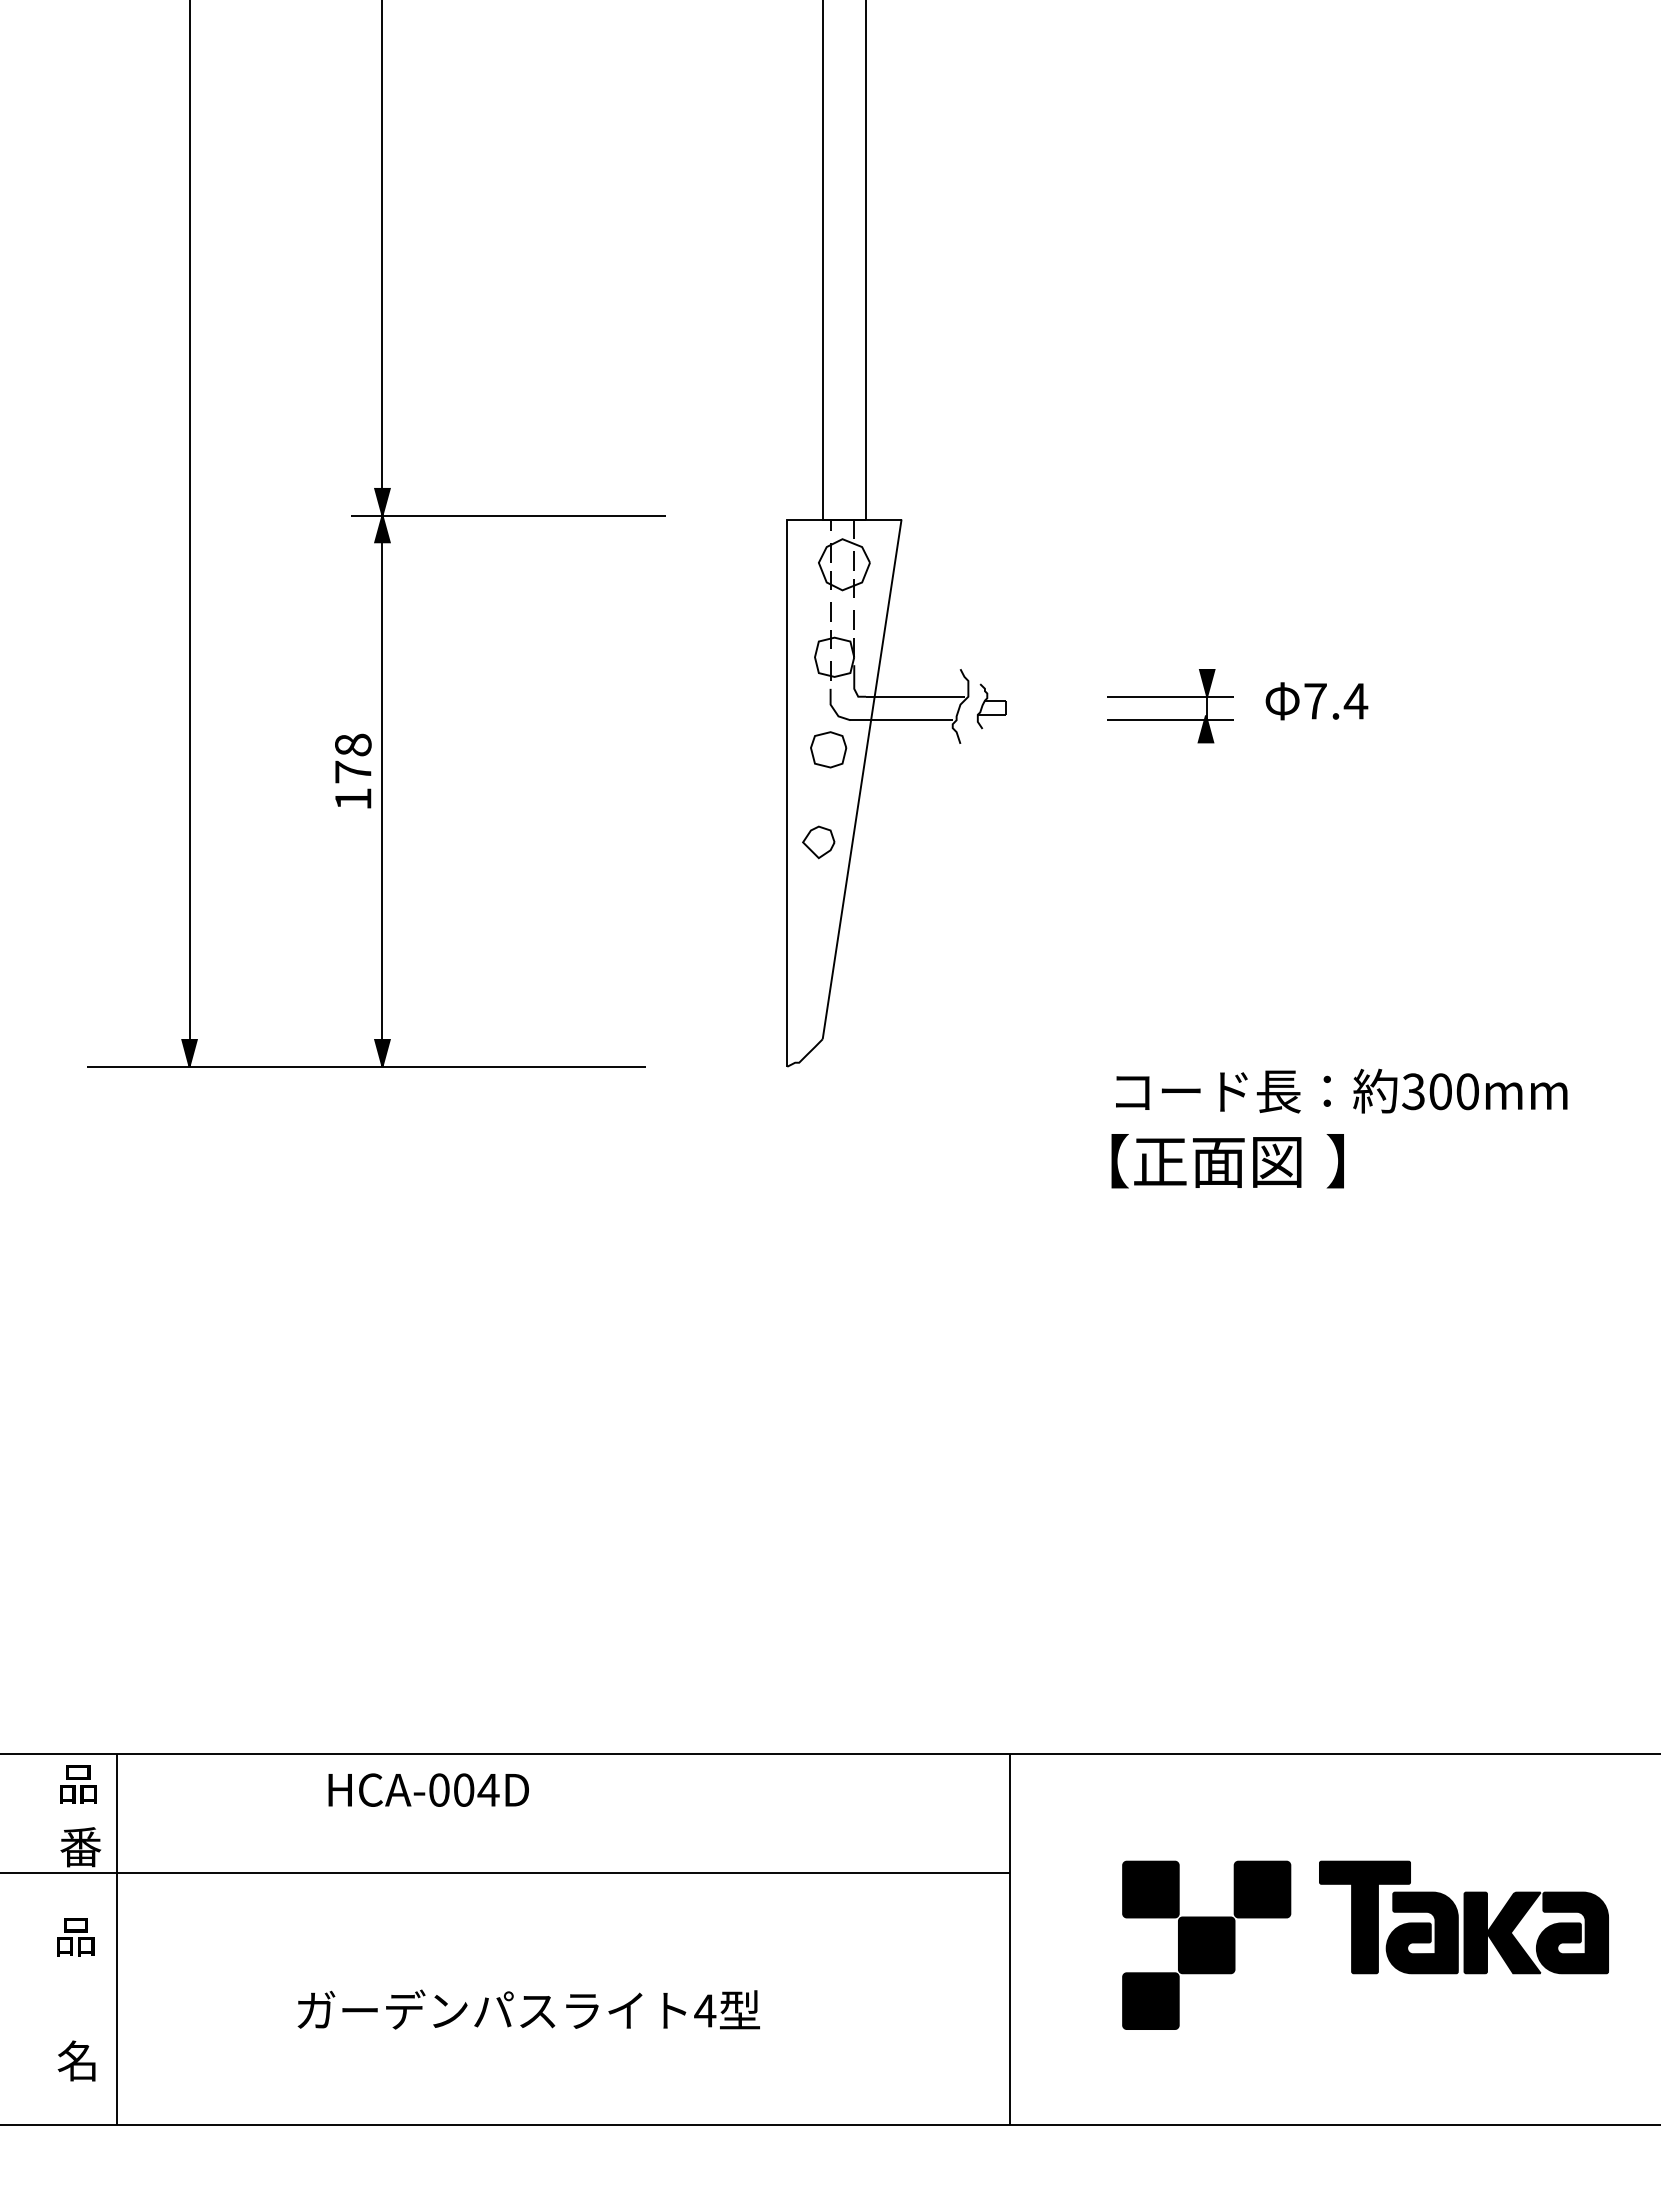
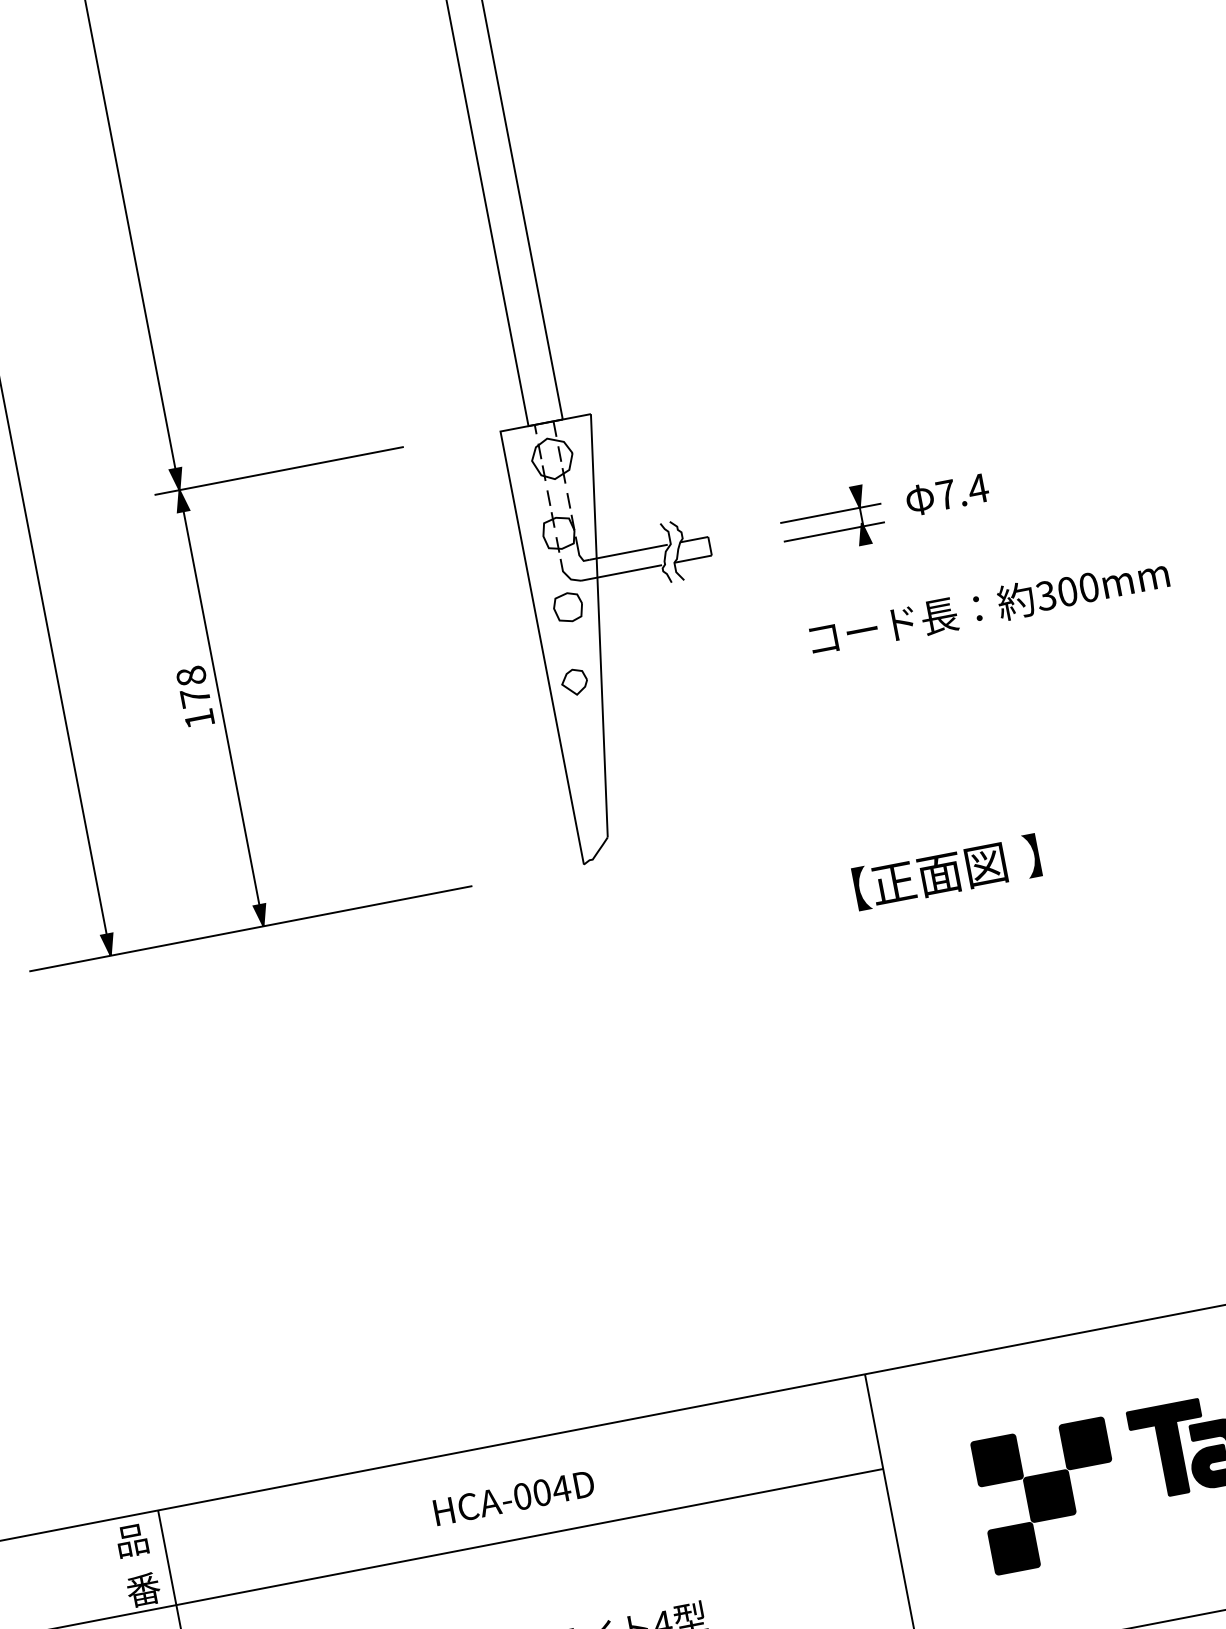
part: (991, 706) -> (690, 548), size x1.67
text: (1341, 1090) -> (988, 605), moved
part: (428, 1789) -> (513, 1497), moved

